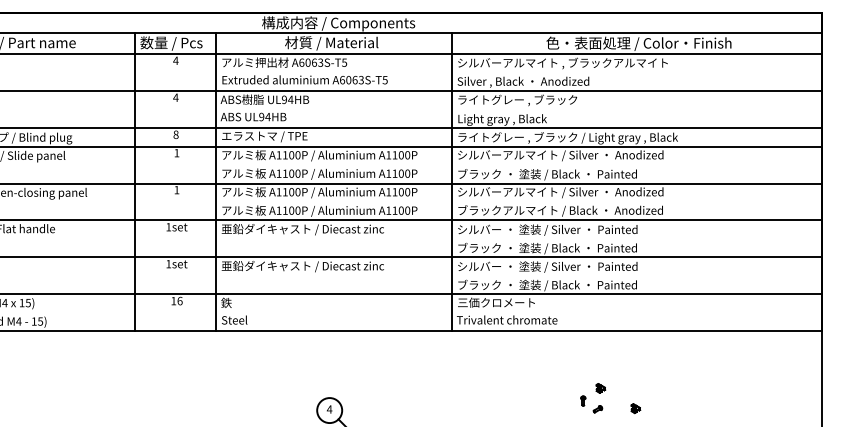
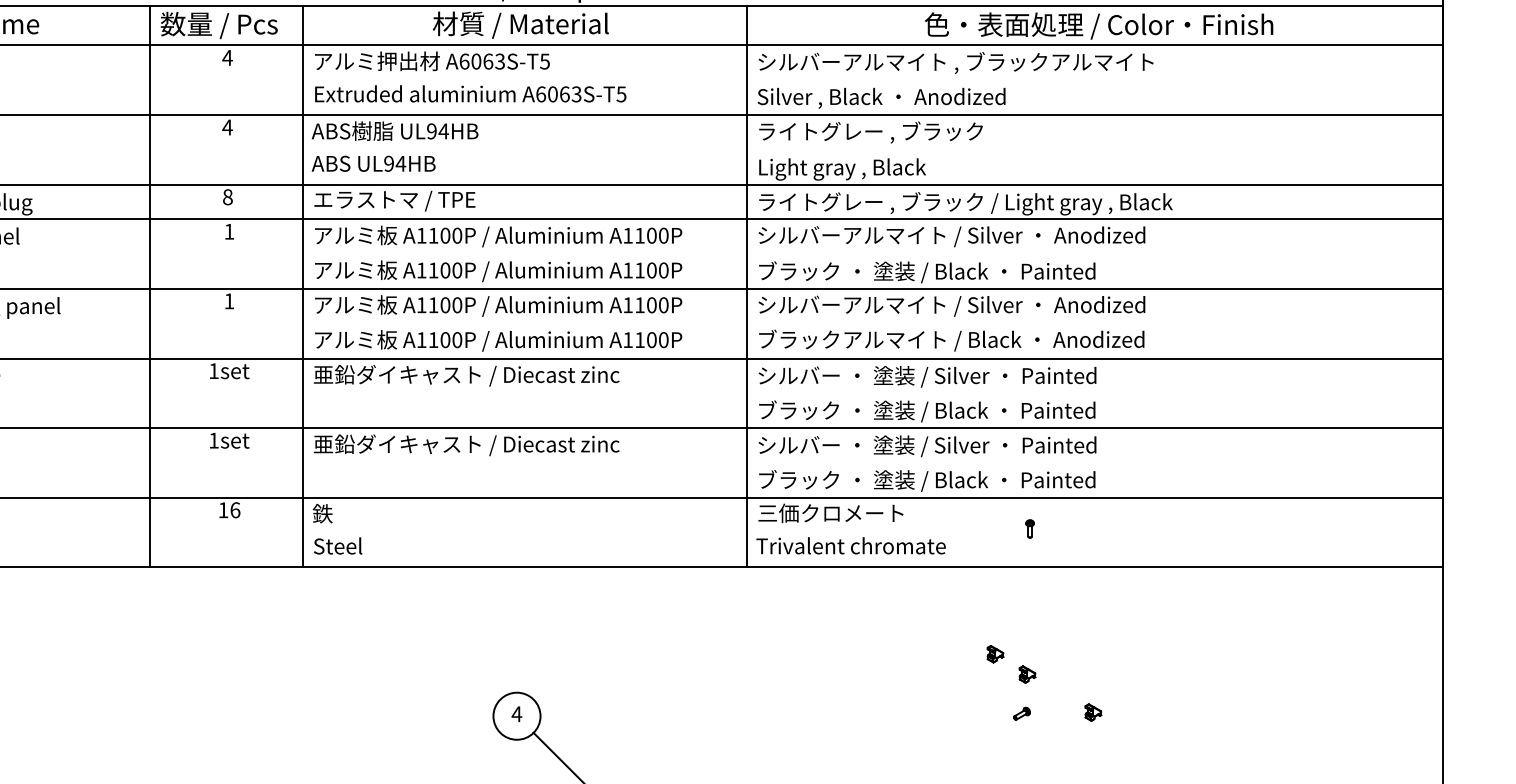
part: (583, 377) -> (994, 654), added
part: (583, 400) -> (1030, 527), moved

